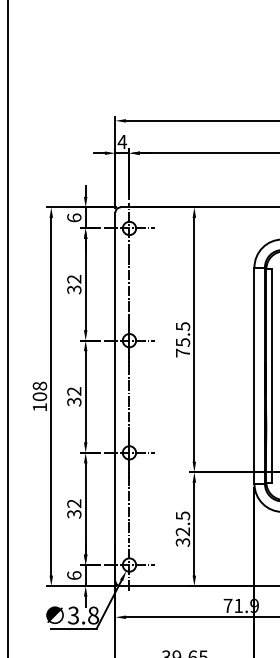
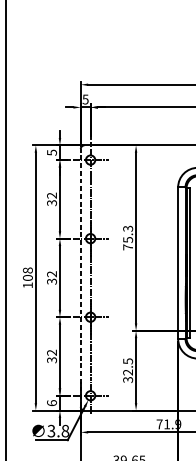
text: (122, 142) -> (85, 99), 4 -> 5
text: (74, 217) -> (52, 152), 6 -> 5
text: (182, 326) -> (127, 228), 75.5 -> 75.3
line: (115, 396) -> (80, 277), solid -> dashed

